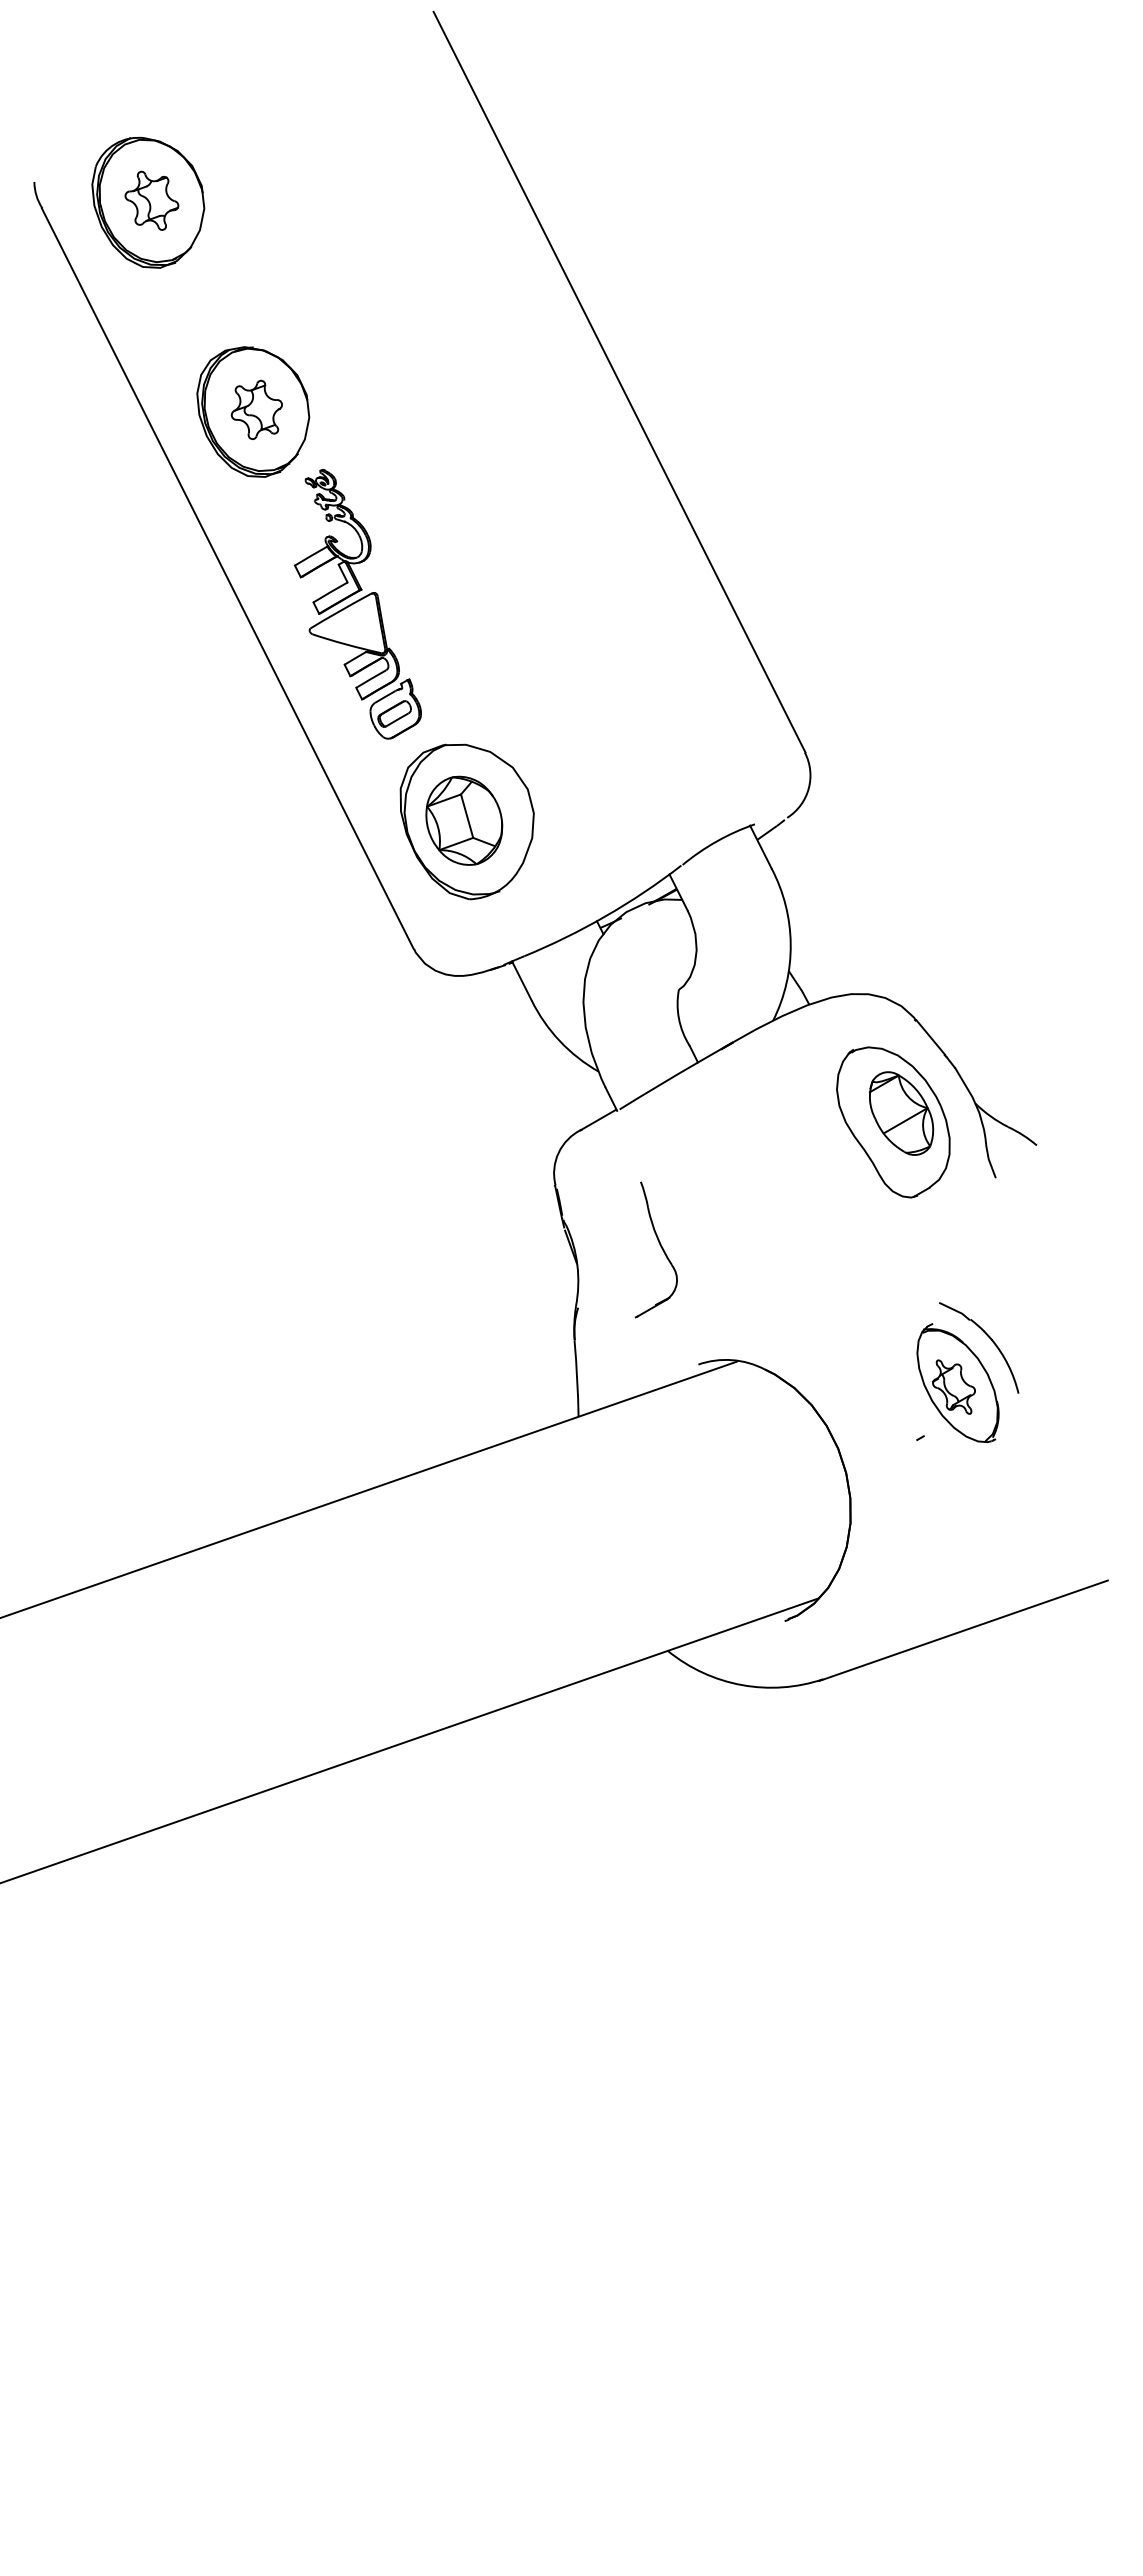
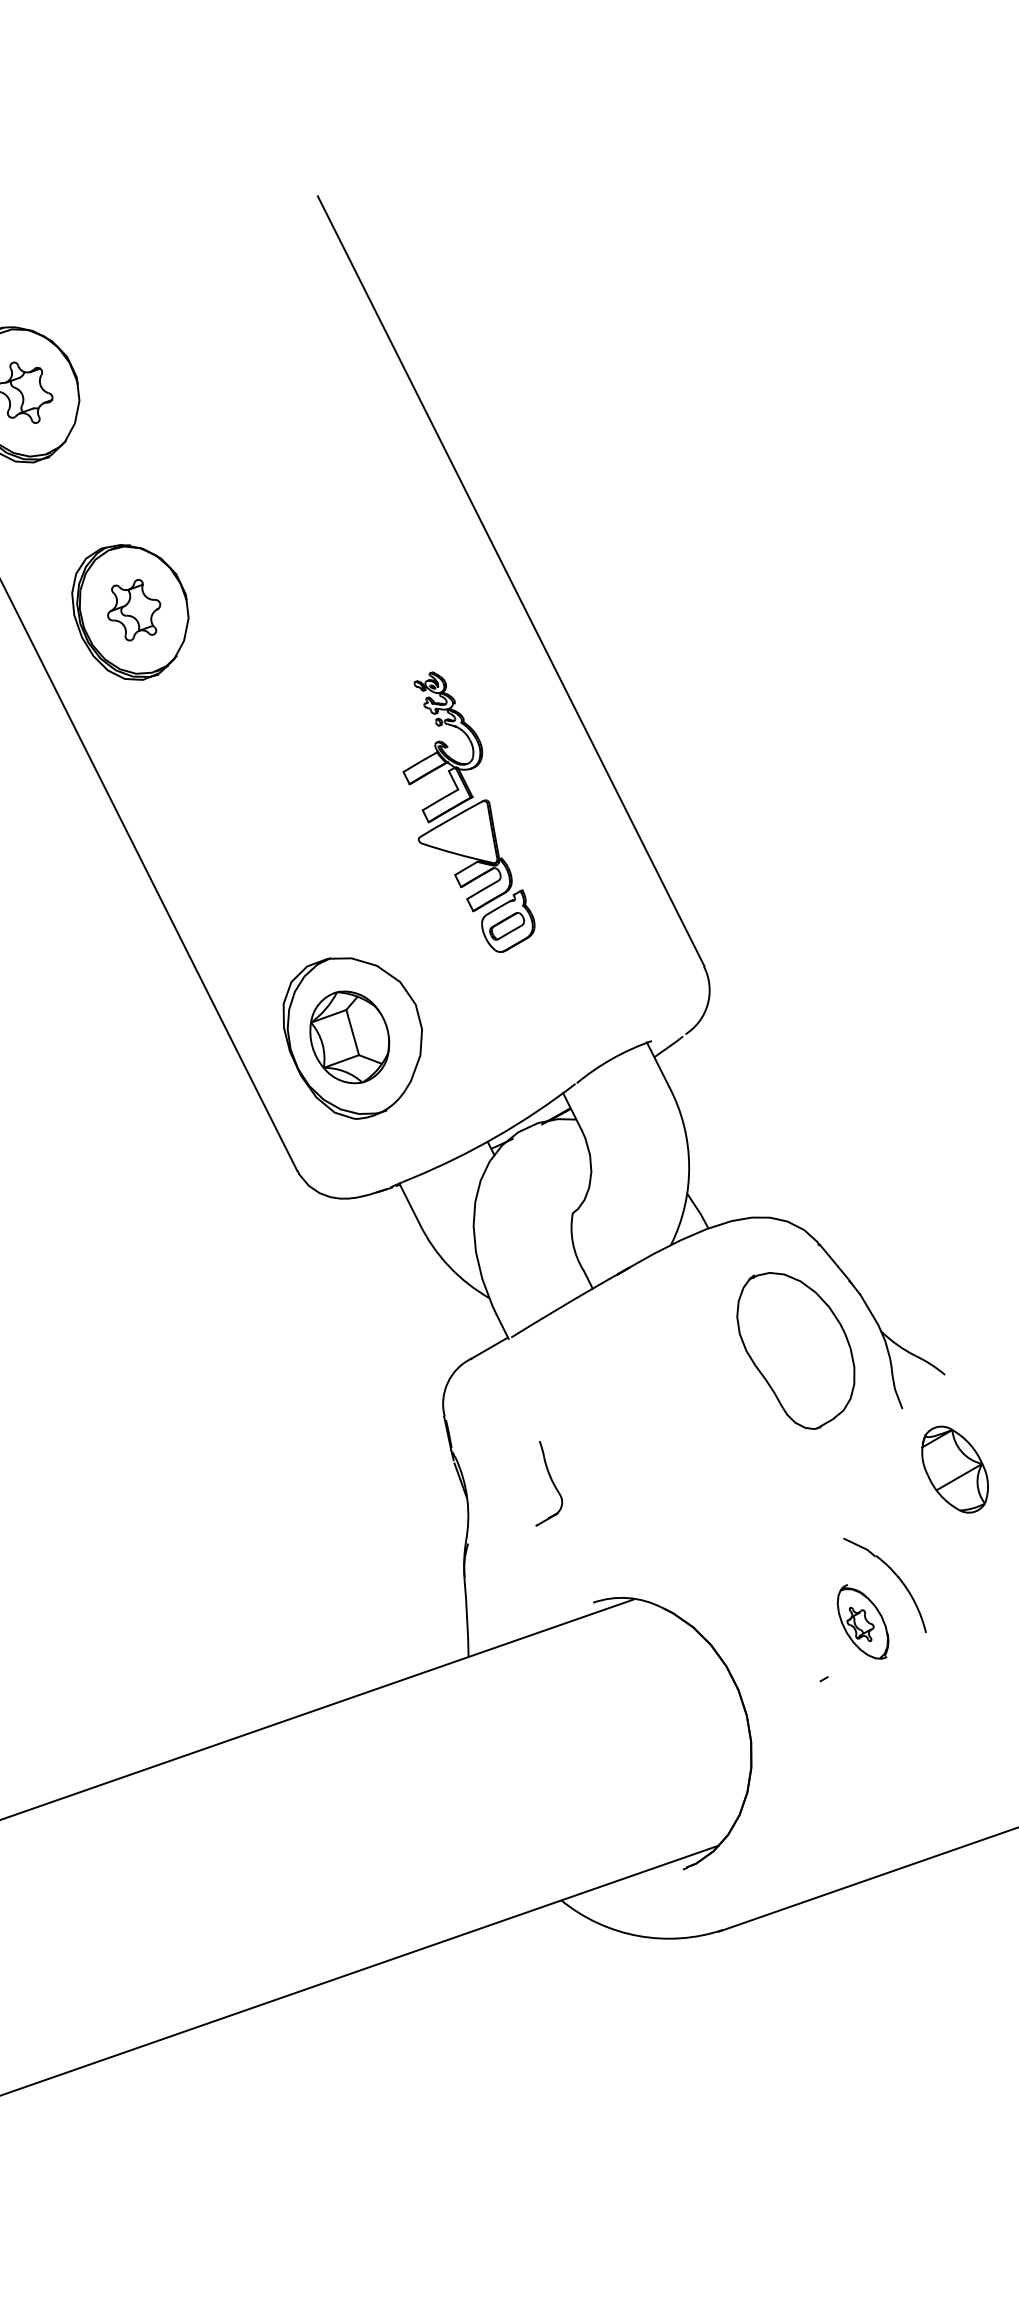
part: (357, 604) -> (468, 812), moved
part: (901, 1113) -> (955, 1469), moved
part: (655, 1249) -> (548, 1483), size x0.6
part: (957, 1382) -> (862, 1621), size x0.6

